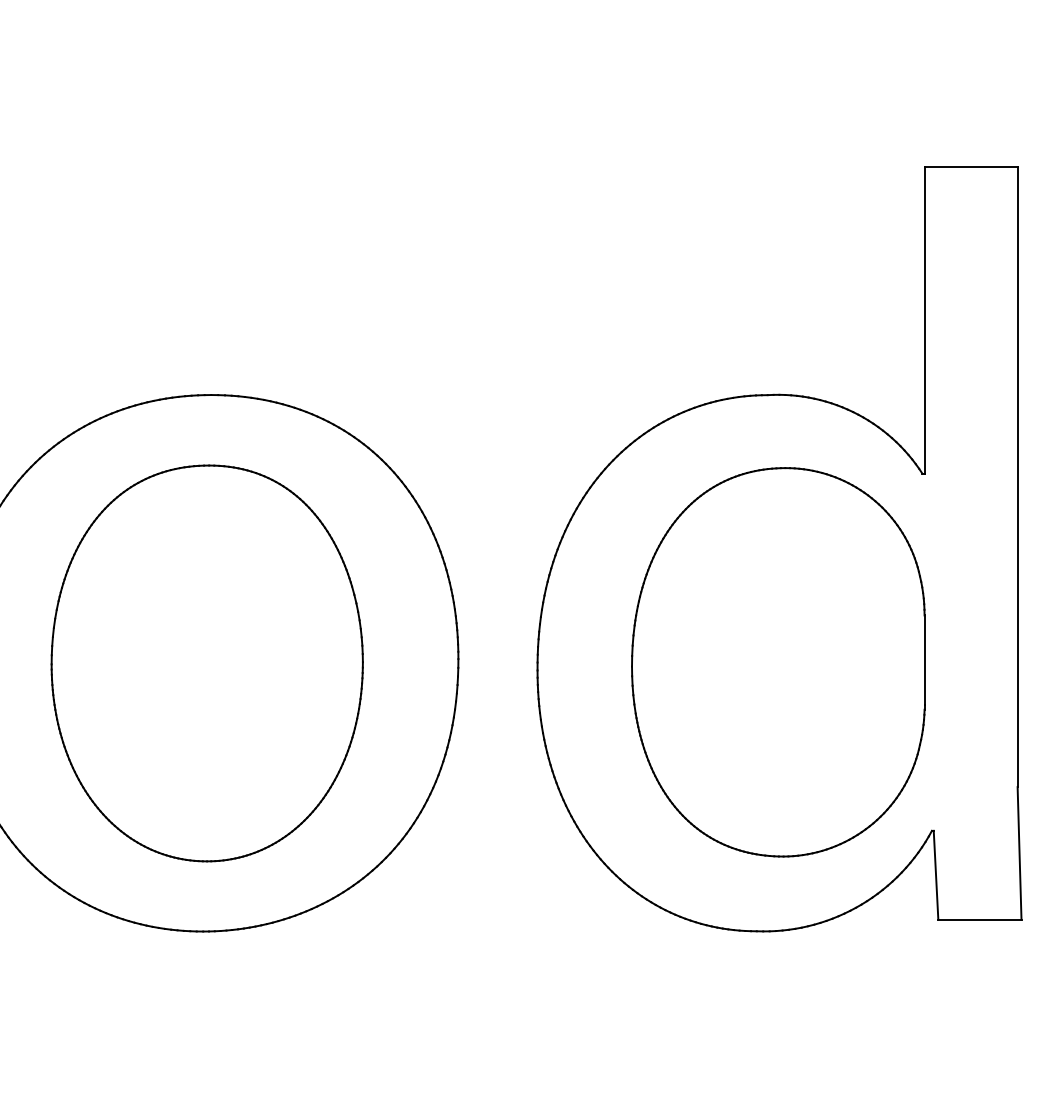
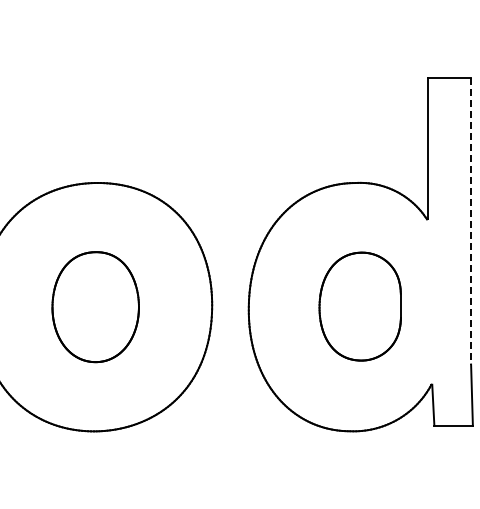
line: (1018, 478) -> (471, 221), solid -> dashed
part: (206, 661) -> (95, 306), size x0.6
part: (776, 661) -> (359, 306), size x0.6

